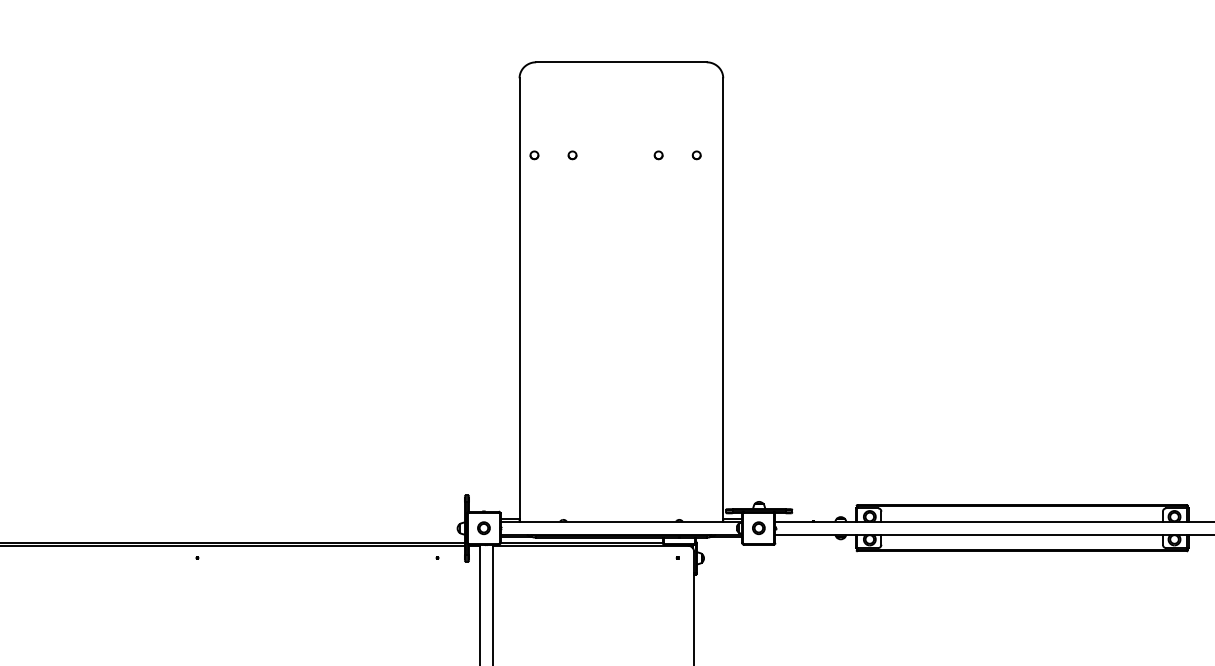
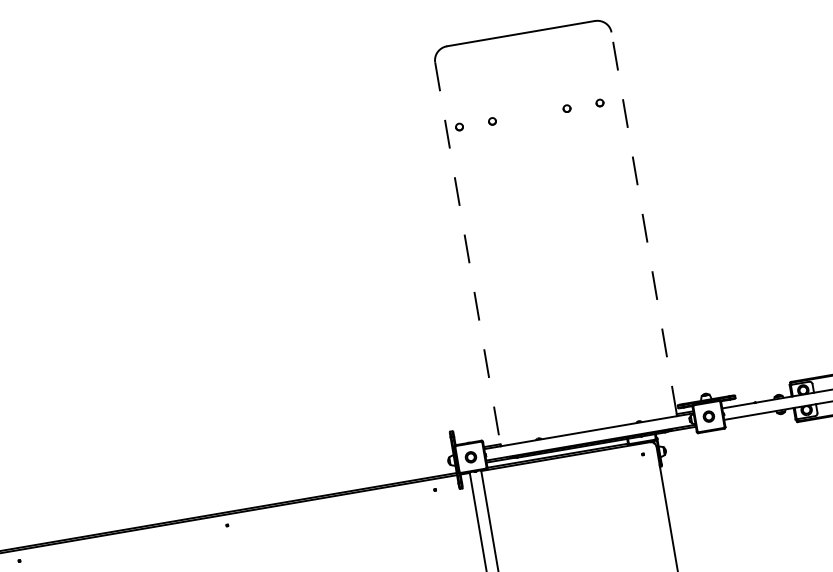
line: (519, 299) -> (467, 254), solid -> dashed
line: (723, 299) -> (644, 223), solid -> dashed

